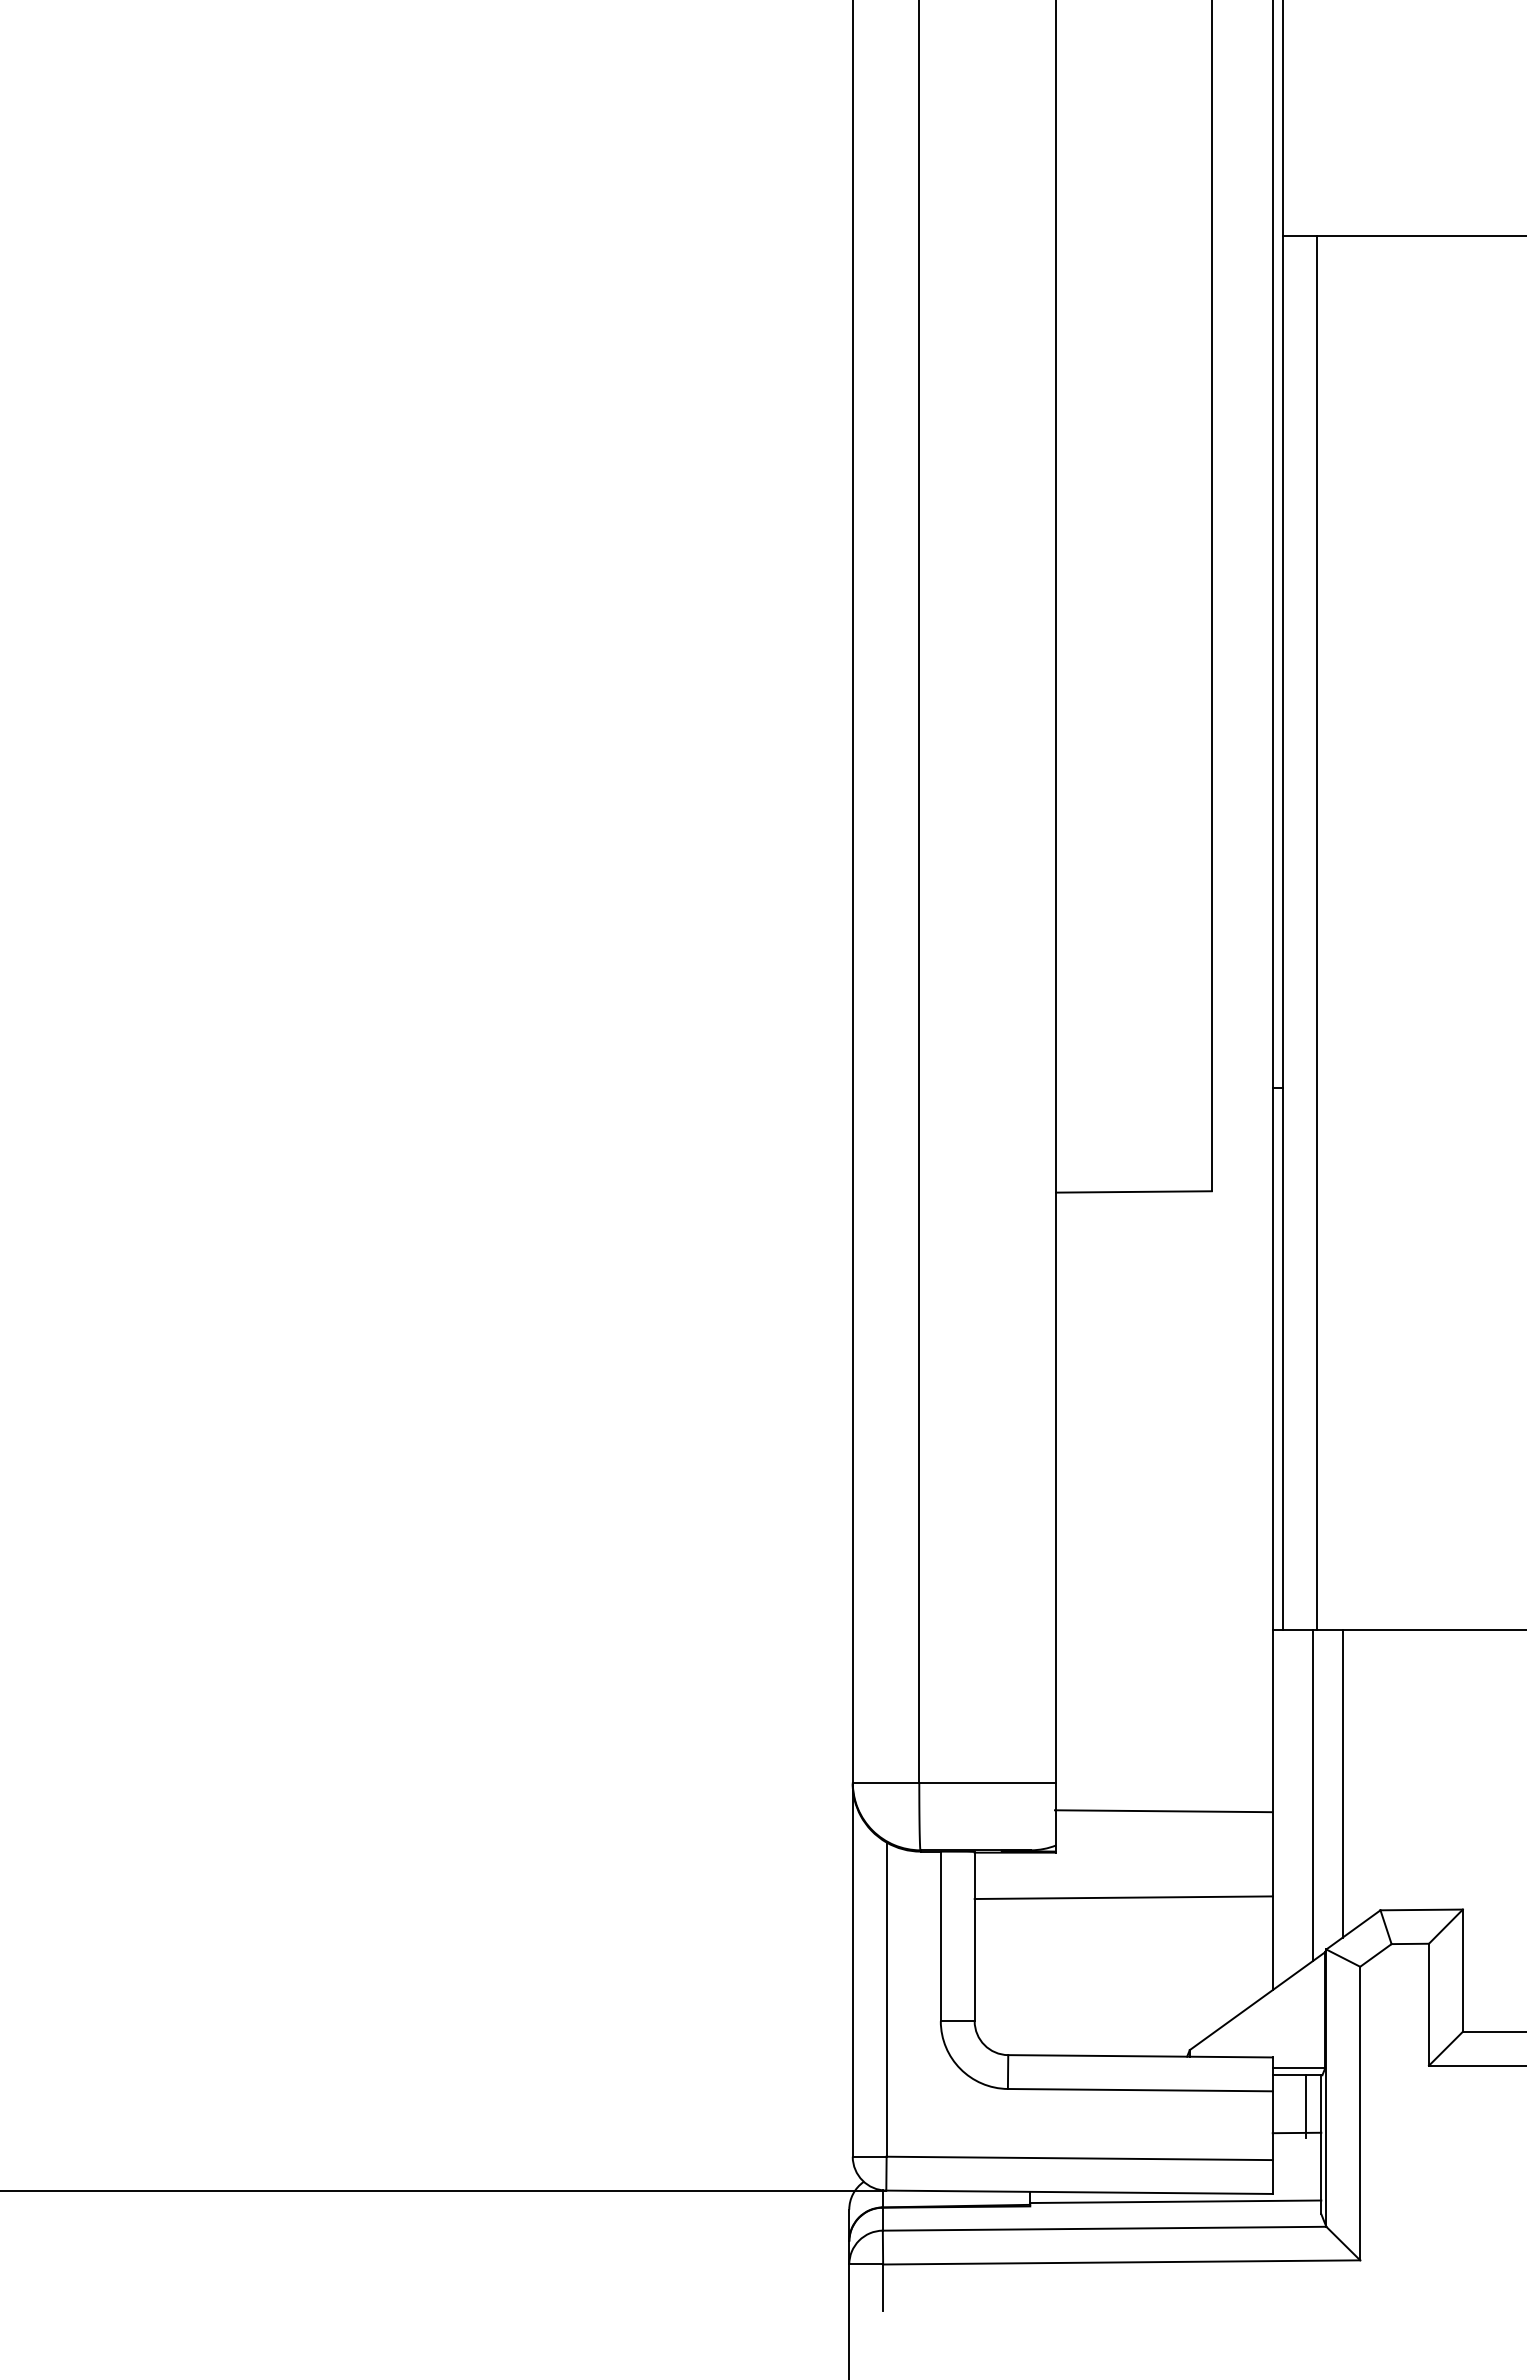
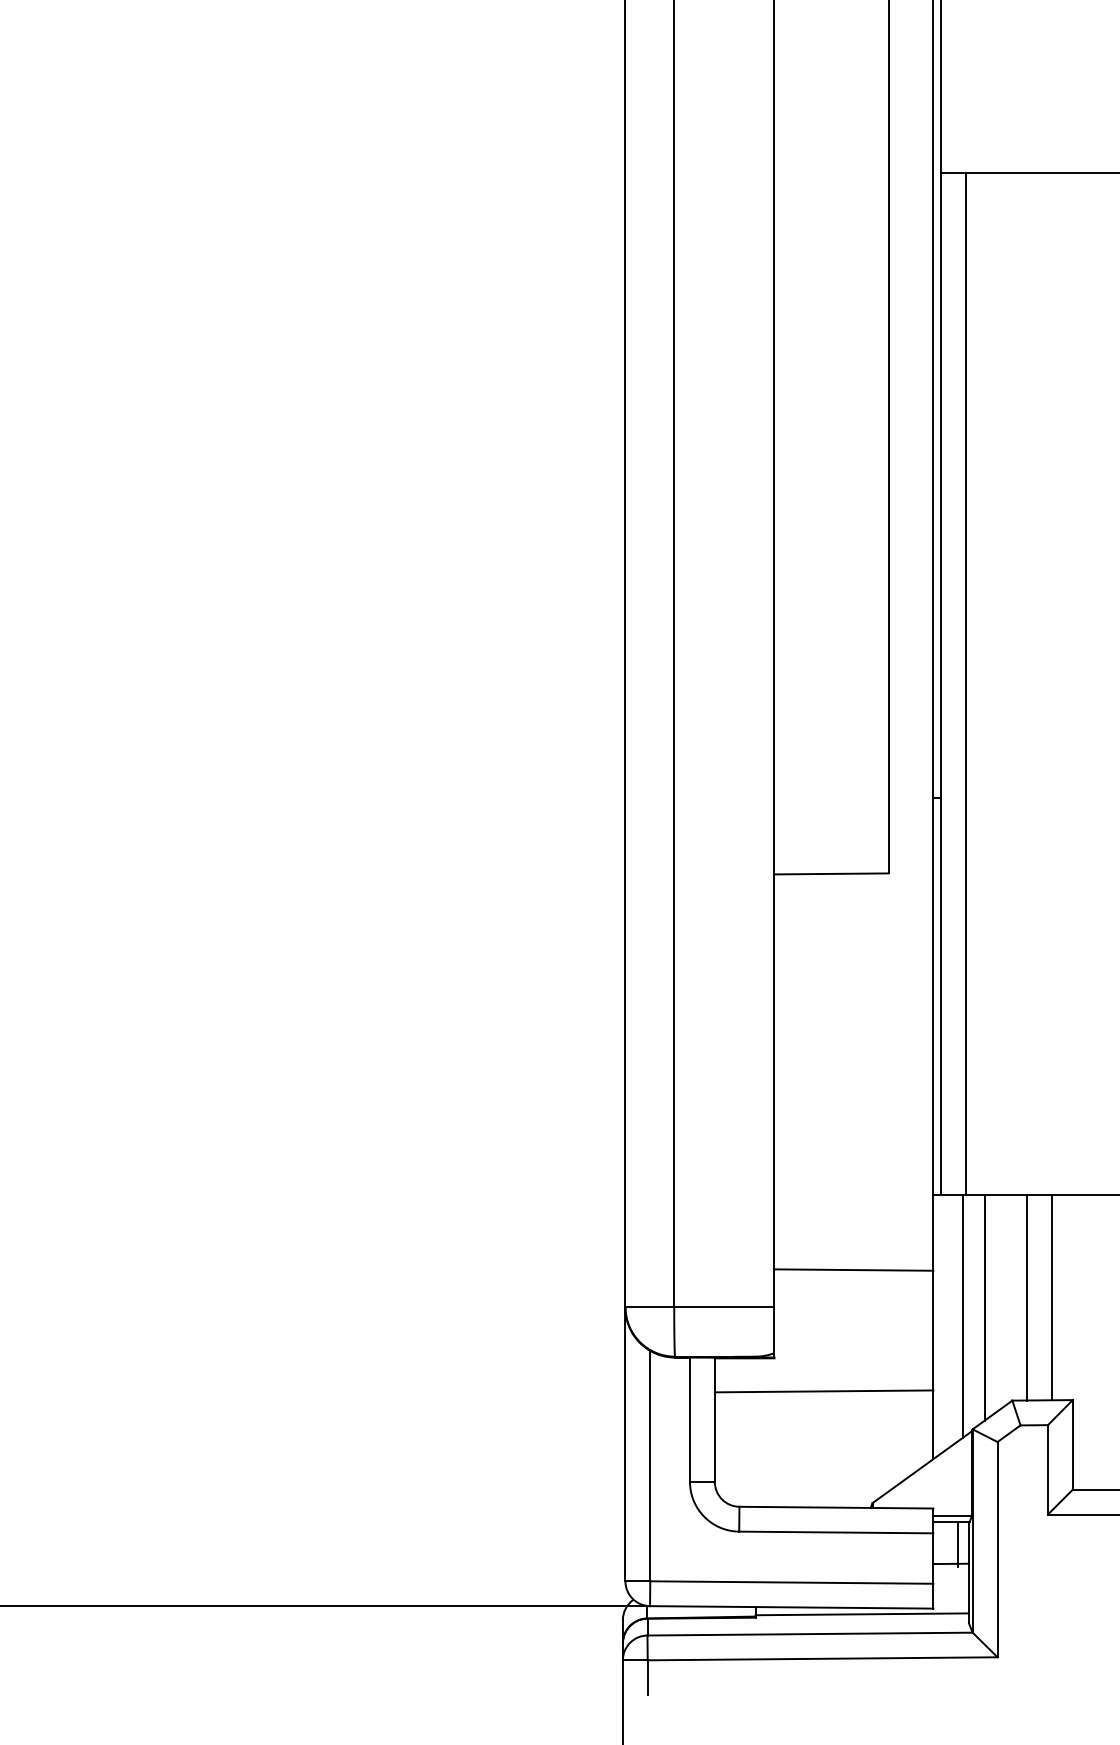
line: (1400, 1769) -> (1027, 1297), added
line: (1434, 1769) -> (1051, 1297), added
line: (1162, 1811) -> (853, 1270), moved

